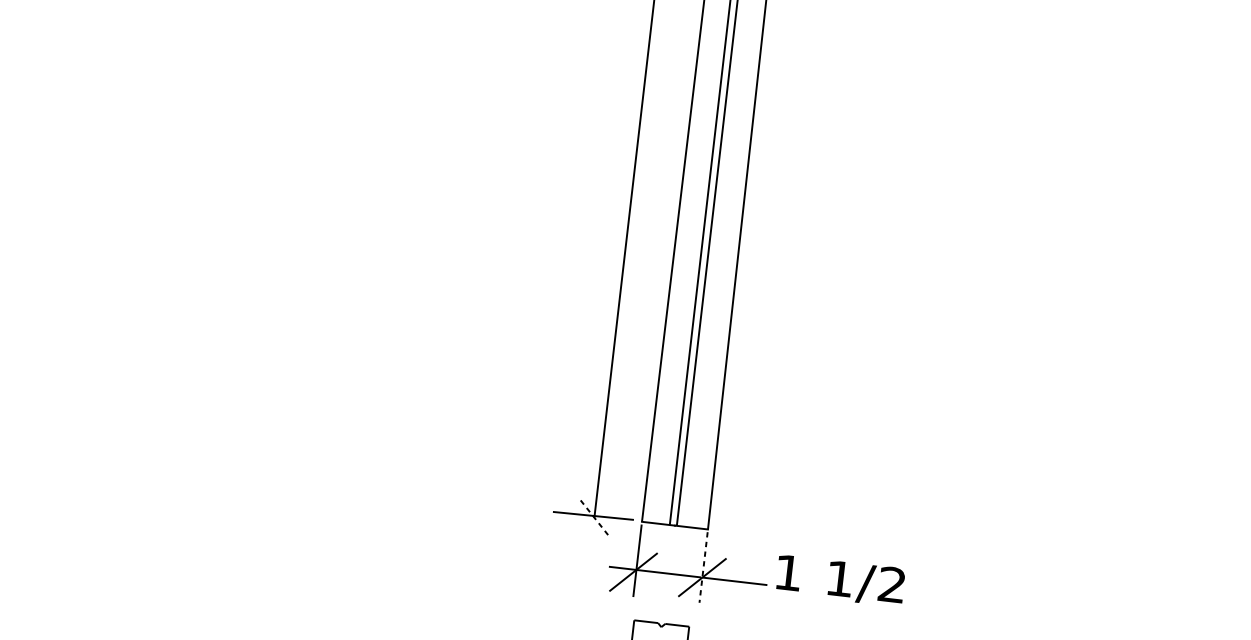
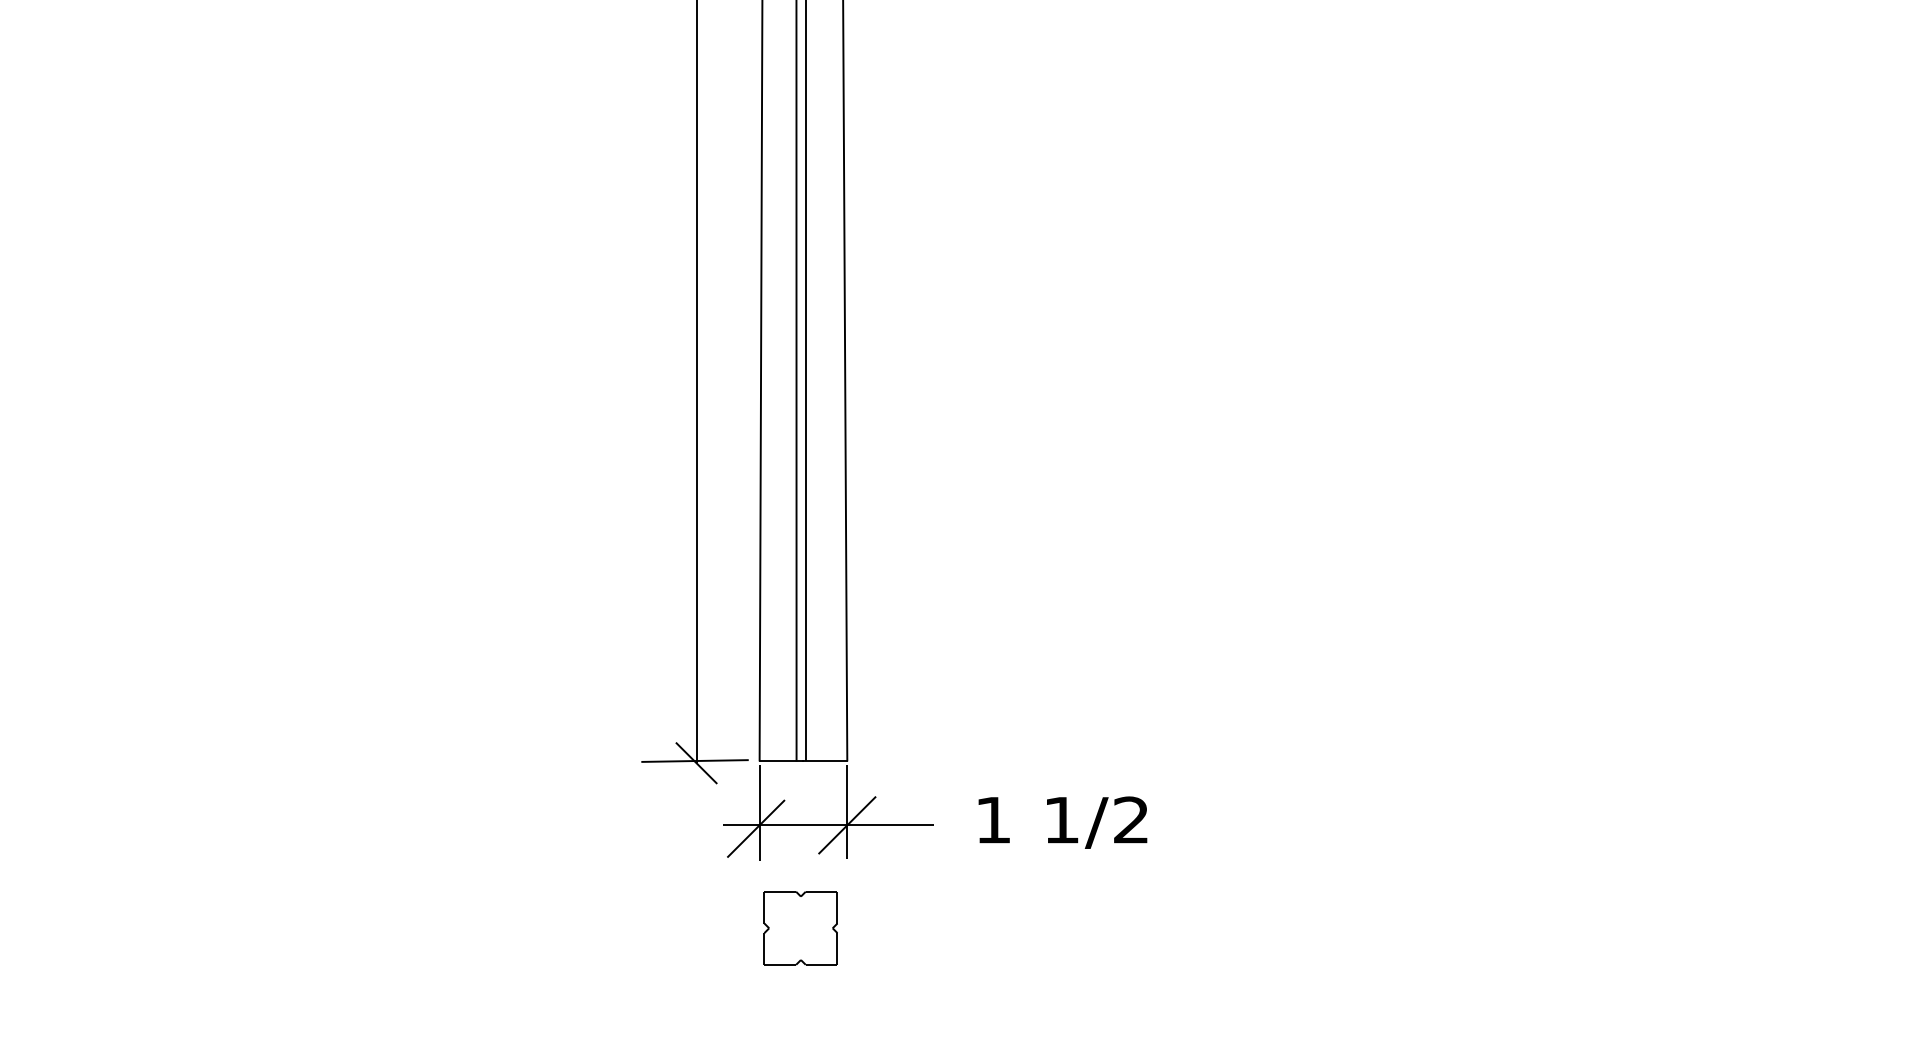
line: (594, 517) -> (696, 762), dashed -> solid
line: (703, 567) -> (847, 811), dashed -> solid
text: (840, 580) -> (1062, 822), moved

